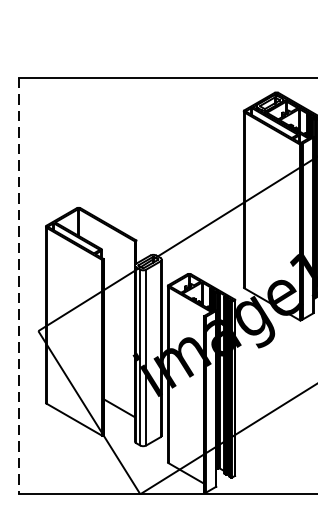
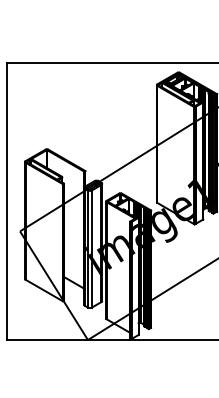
line: (17, 286) -> (6, 201), dashed -> solid

